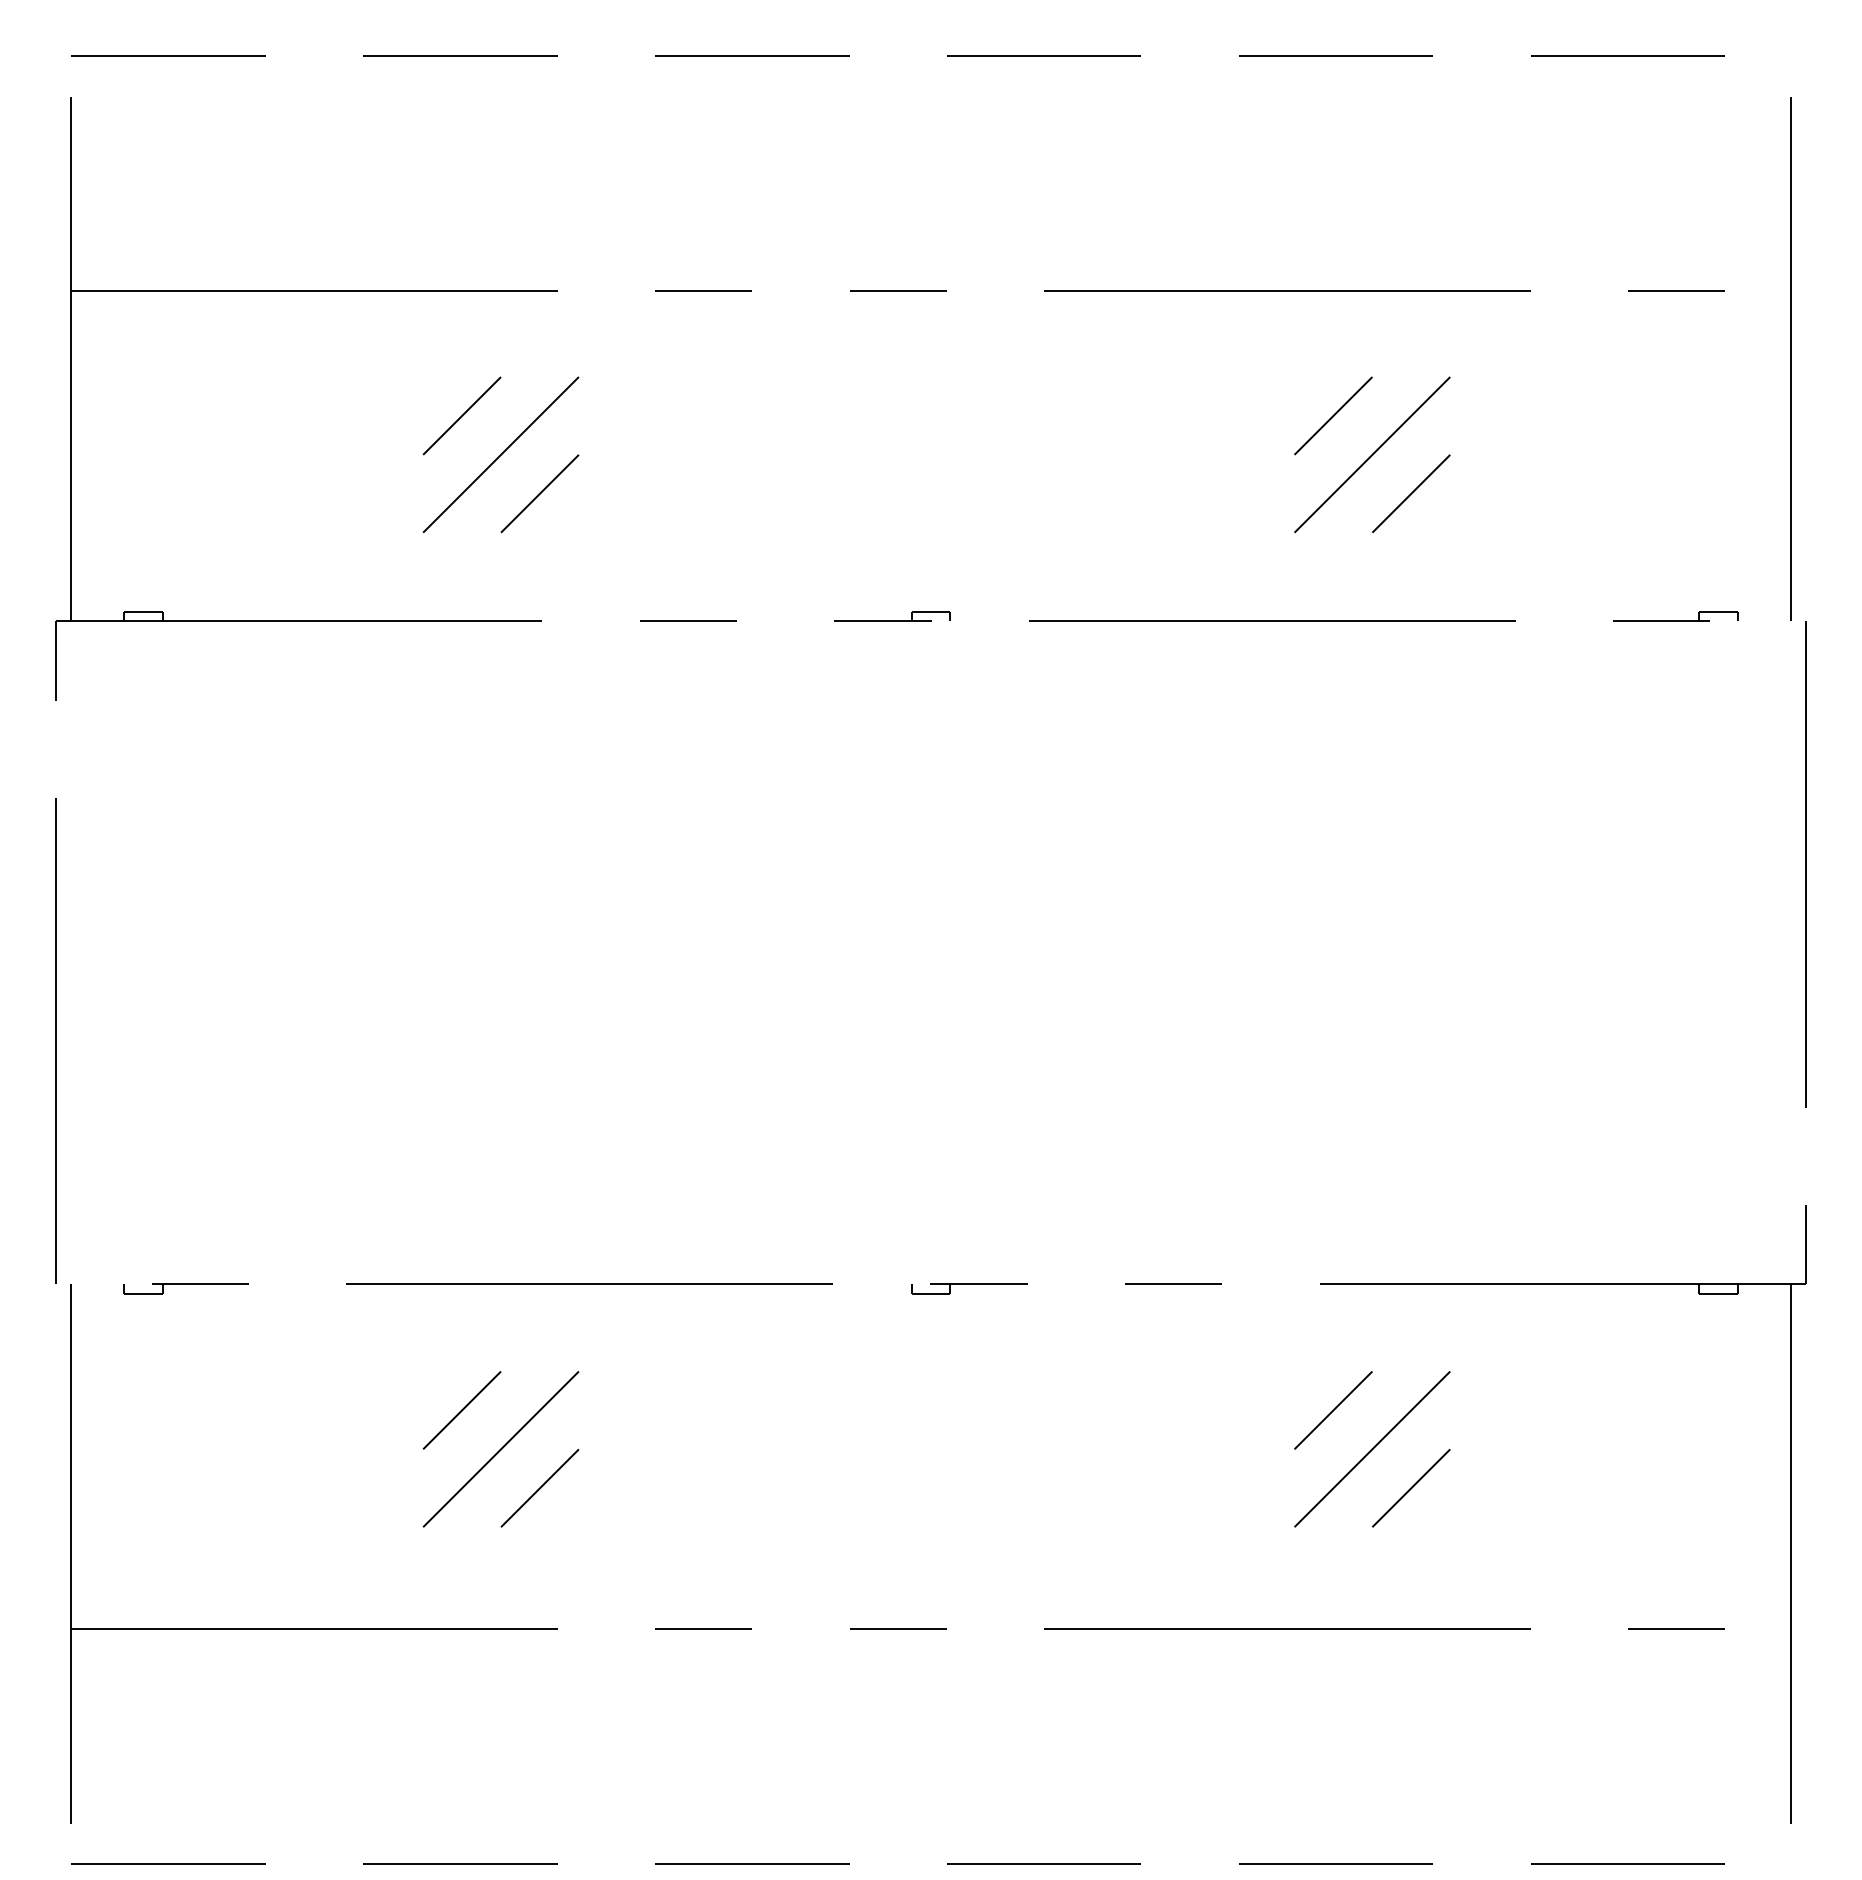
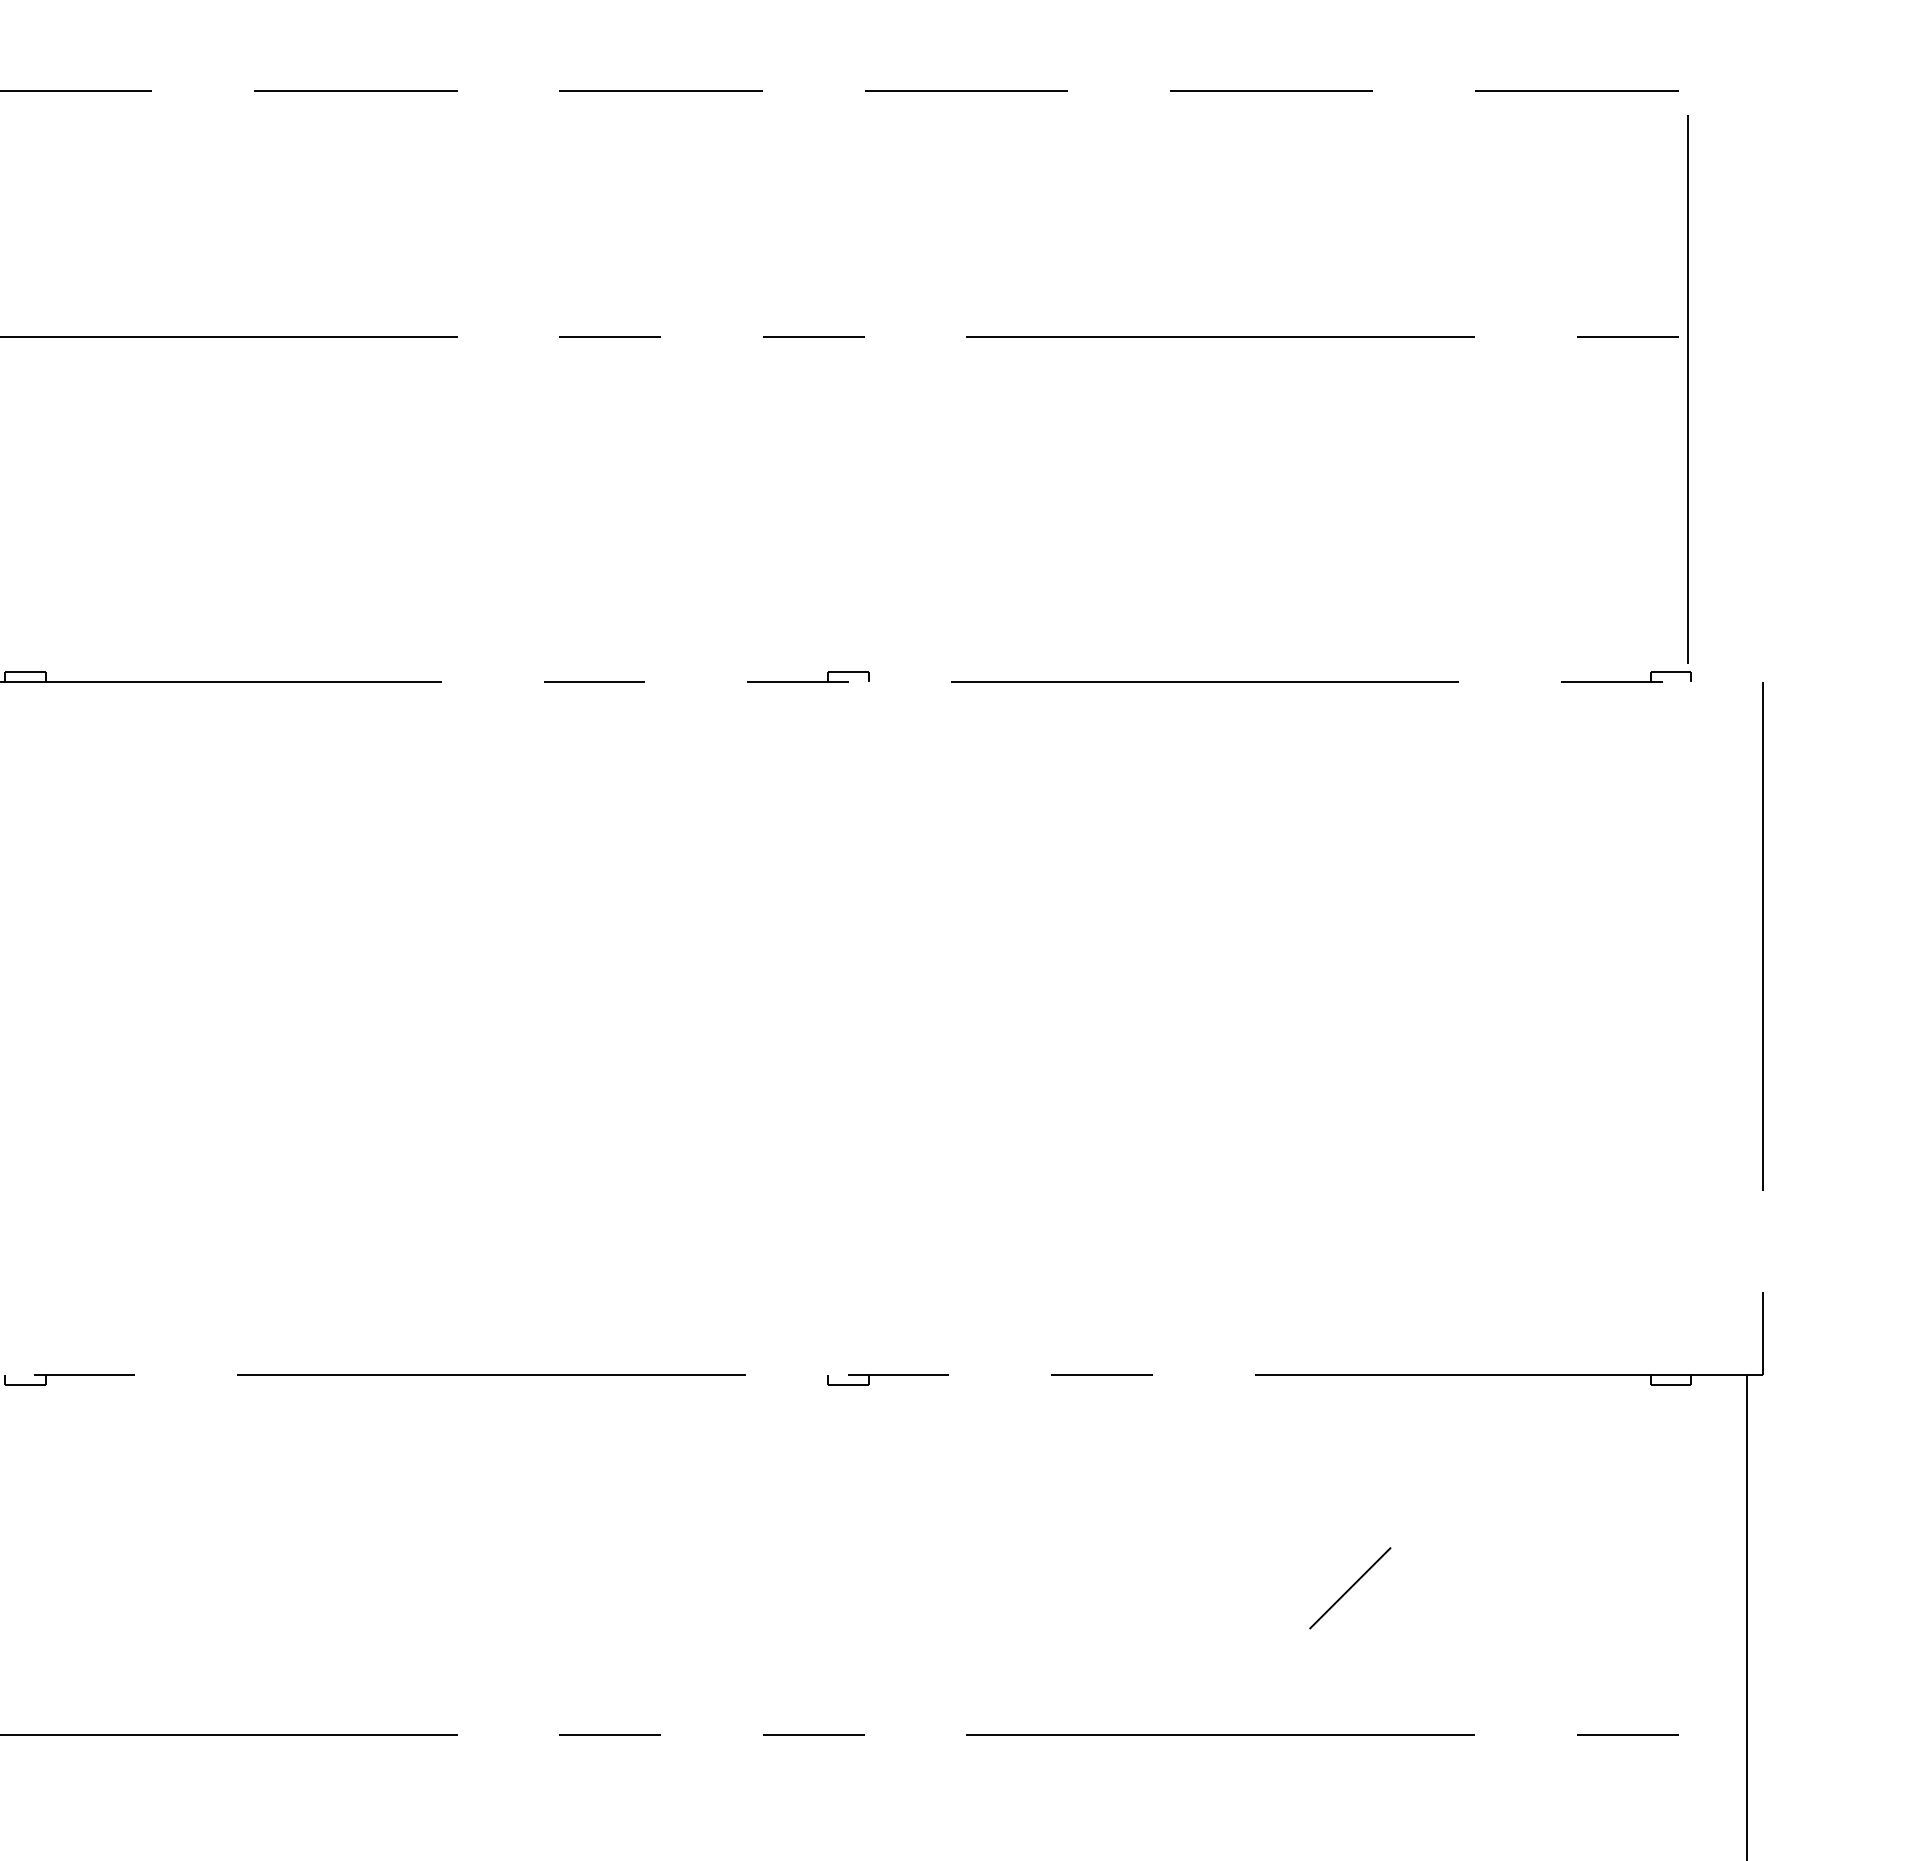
line: (1790, 358) -> (1687, 389), moved
line: (462, 415) -> (358, 466), removed
line: (1333, 415) -> (1268, 466), removed
line: (500, 454) -> (398, 507), removed
line: (1372, 454) -> (1309, 507), removed
line: (539, 493) -> (438, 548), removed
line: (1411, 493) -> (1350, 548), removed
line: (462, 1410) -> (358, 1507), removed
line: (1333, 1410) -> (1268, 1507), removed
line: (500, 1449) -> (398, 1547), removed
line: (1372, 1449) -> (1309, 1547), removed
line: (539, 1488) -> (438, 1588), removed

